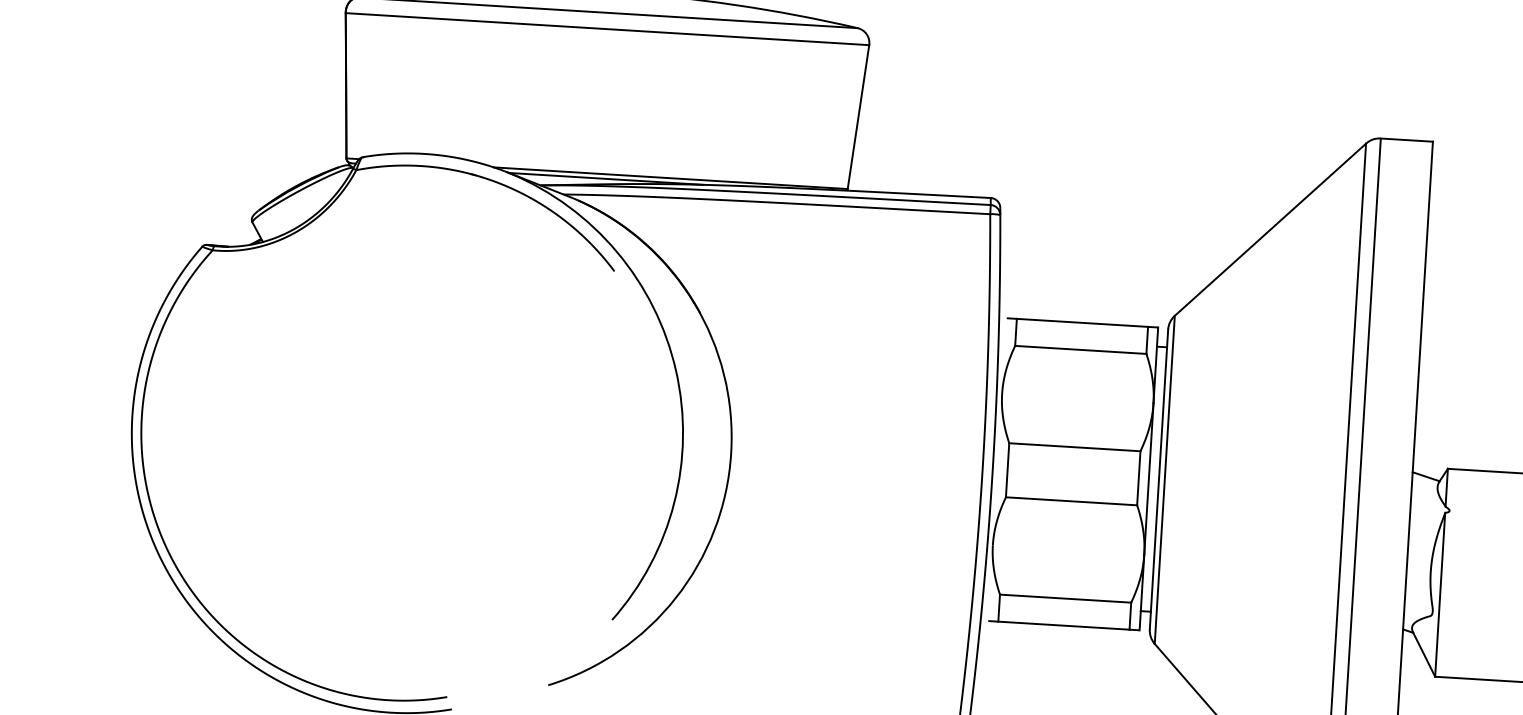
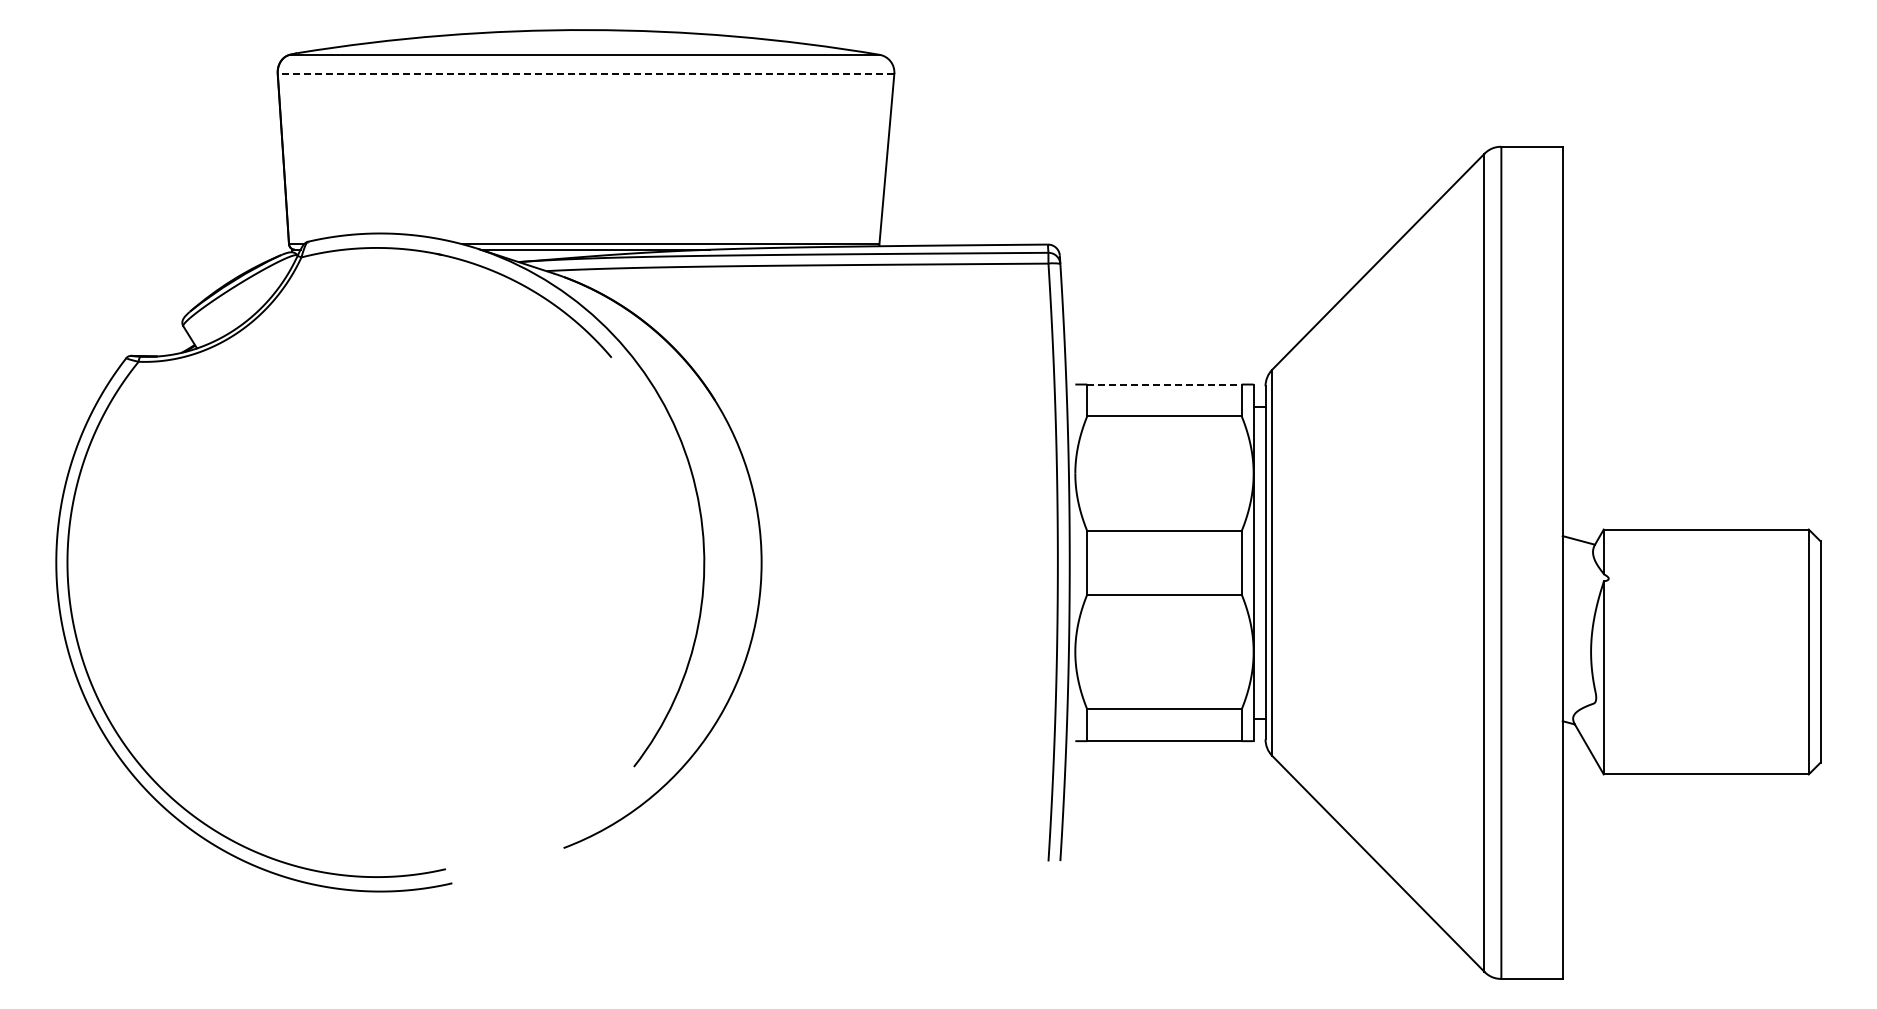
line: (607, 28) -> (585, 73), solid -> dashed
line: (1082, 322) -> (1164, 384), solid -> dashed

